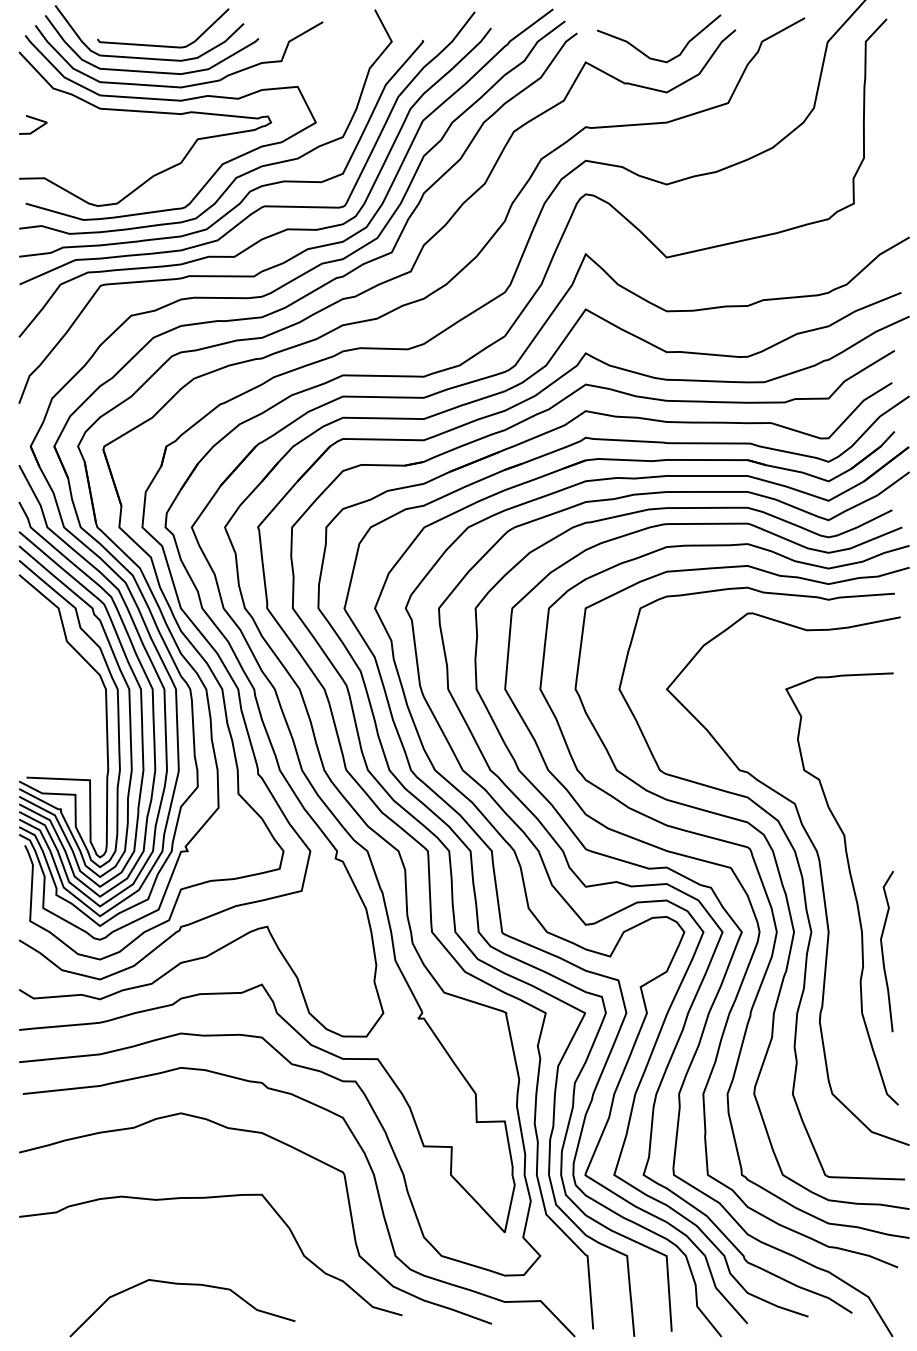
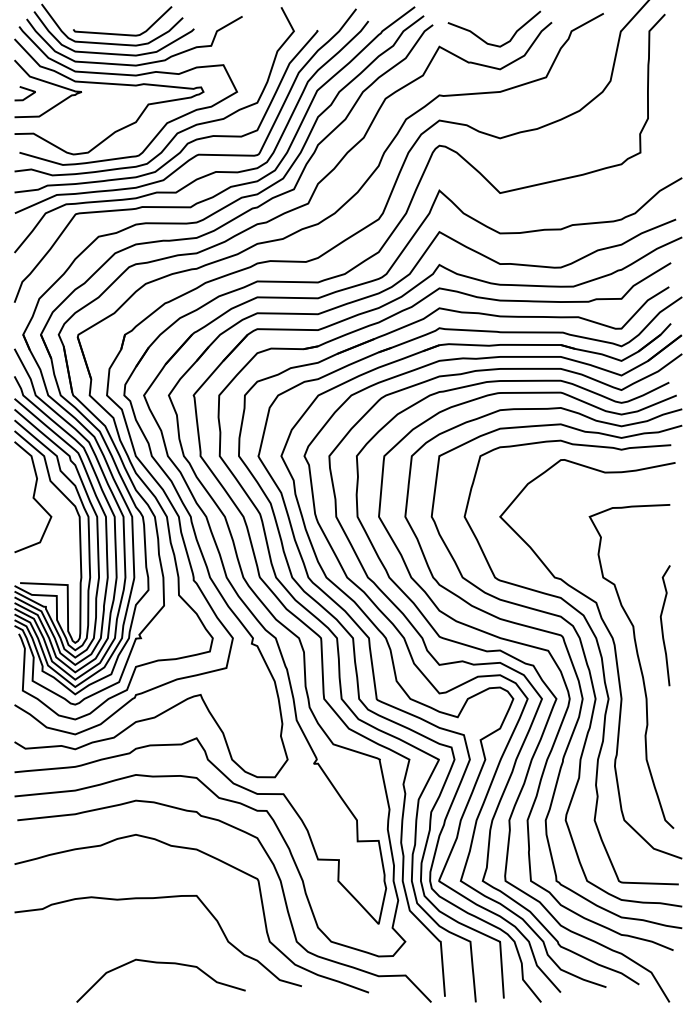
curve: (64, 111) -> (48, 83), added
curve: (43, 662) -> (32, 496), added
curve: (883, 951) -> (662, 625), moved
curve: (187, 1285) -> (164, 963), moved

